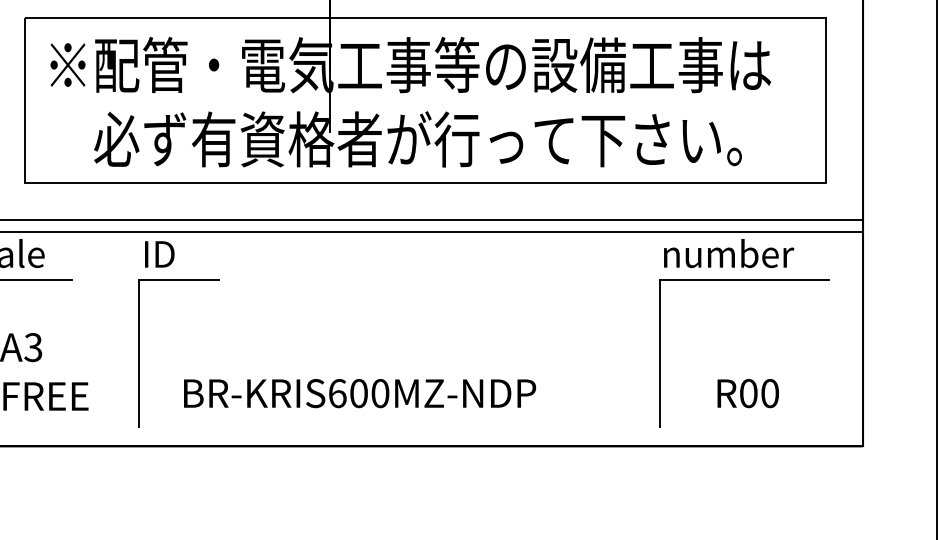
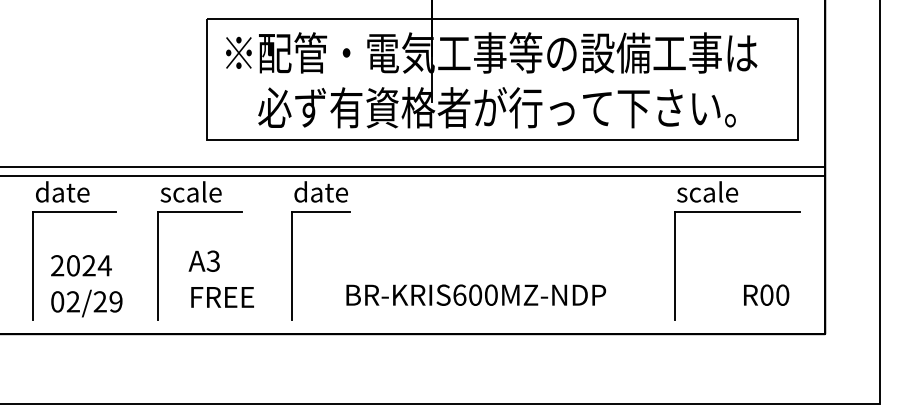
text: (179, 252) -> (321, 191), ID -> date
text: (727, 252) -> (725, 191), number -> scale
text: (360, 392) -> (476, 294), moved
text: (748, 392) -> (766, 294), moved

